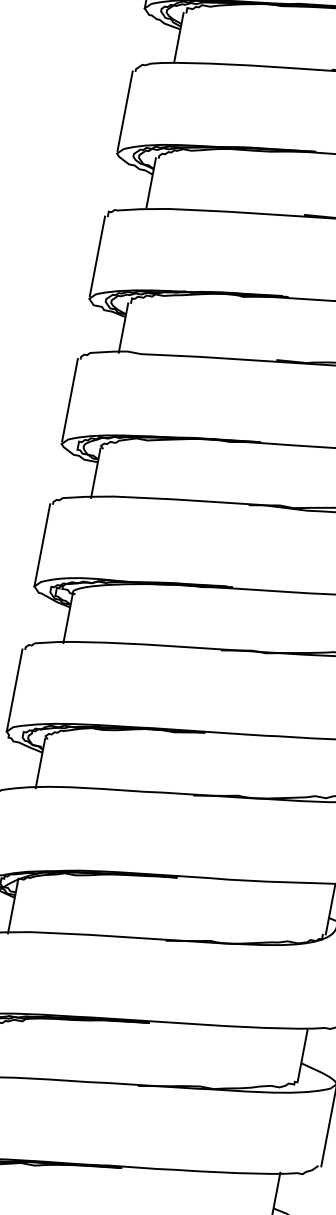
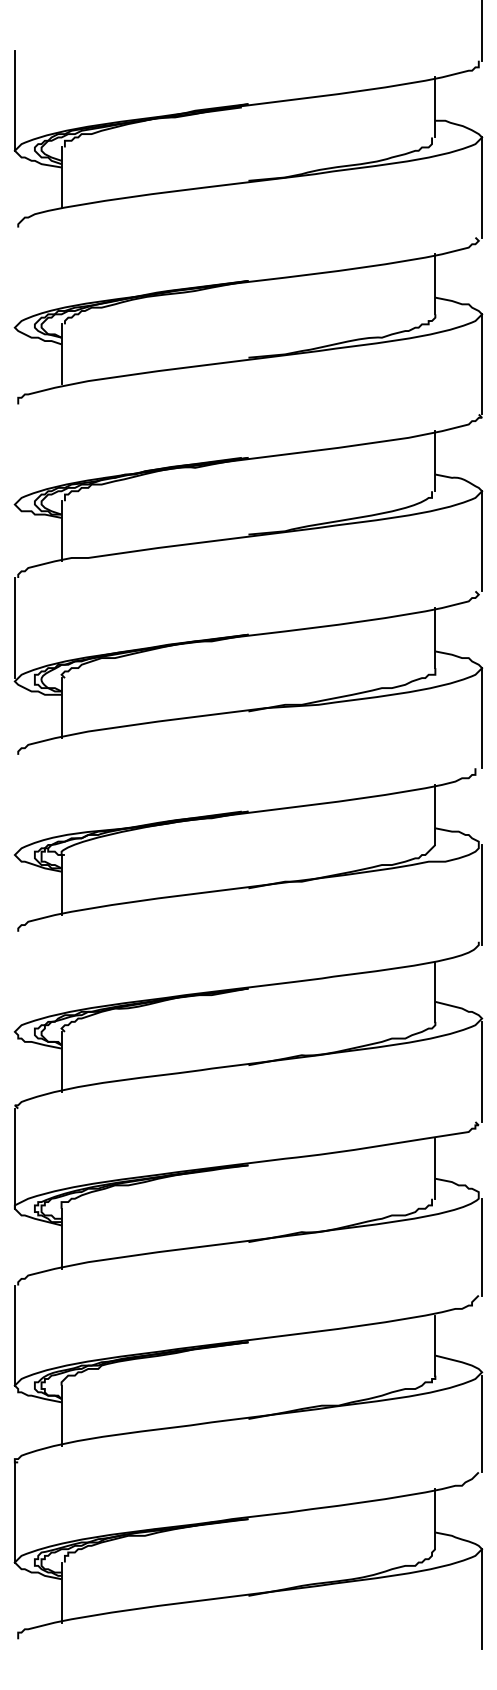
line: (124, 110) -> (14, 275), removed
line: (97, 256) -> (14, 452), removed
line: (42, 544) -> (14, 804), removed
line: (14, 690) -> (14, 981), removed

